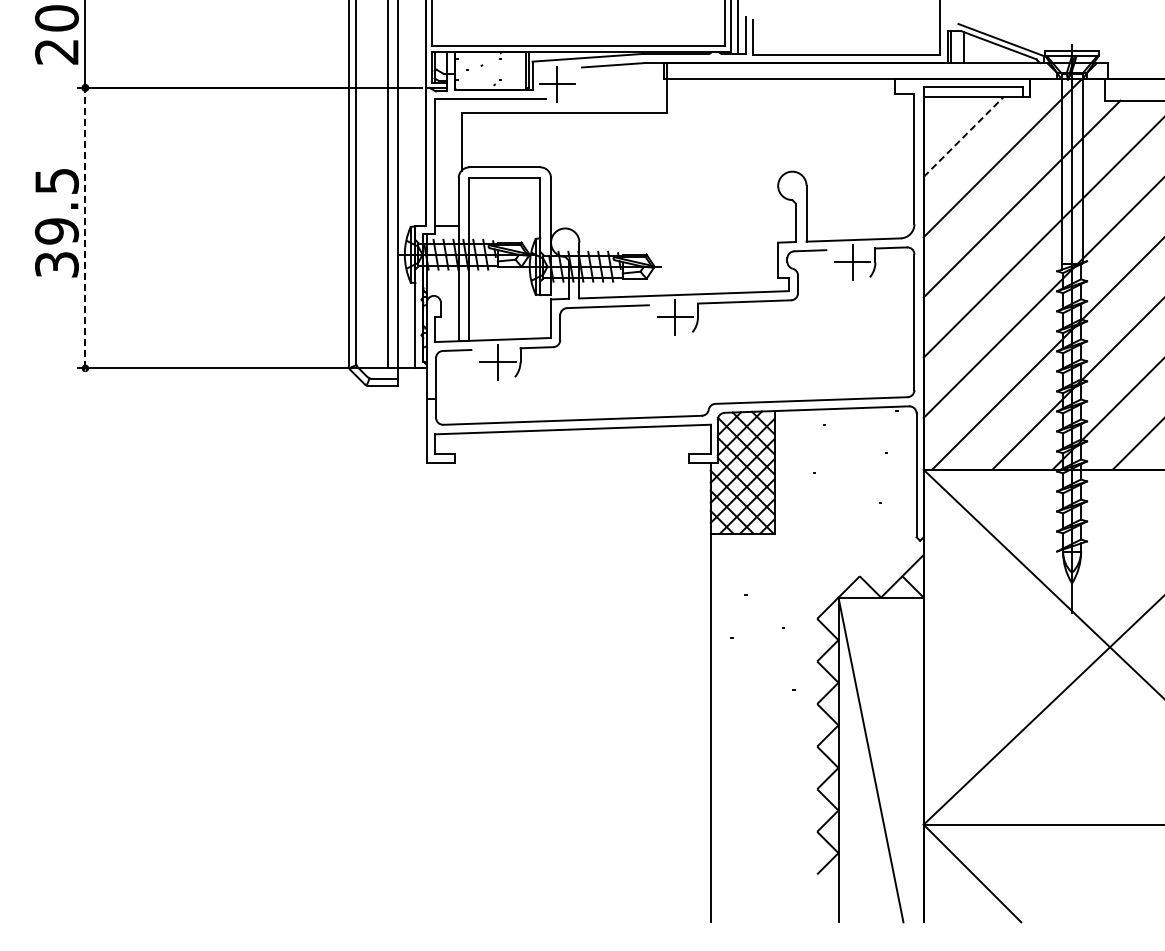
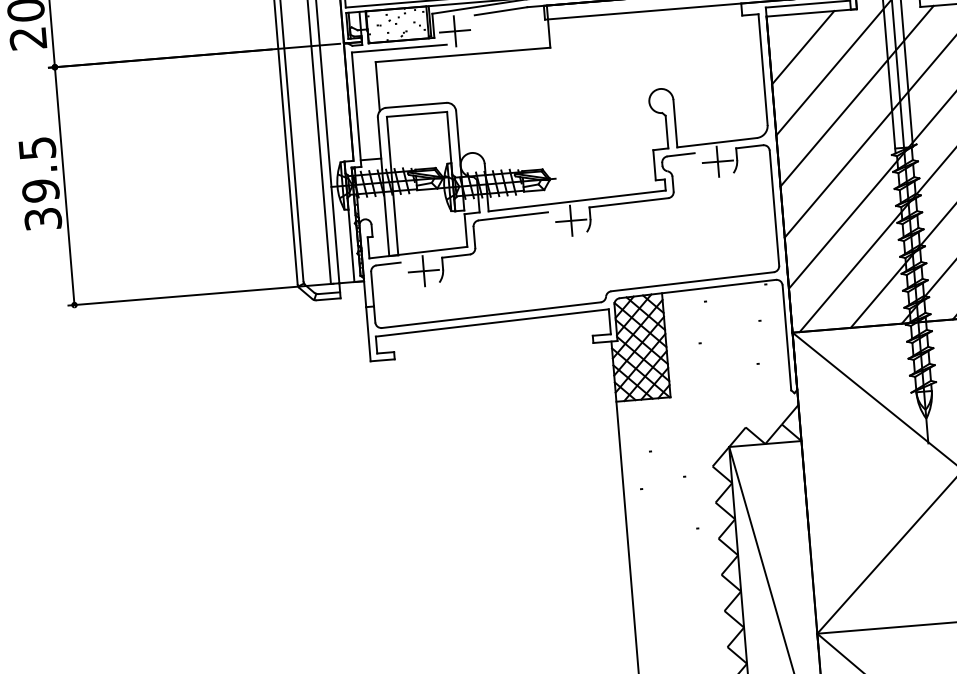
line: (963, 136) -> (803, 47), dashed -> solid
line: (85, 227) -> (64, 185), dashed -> solid

